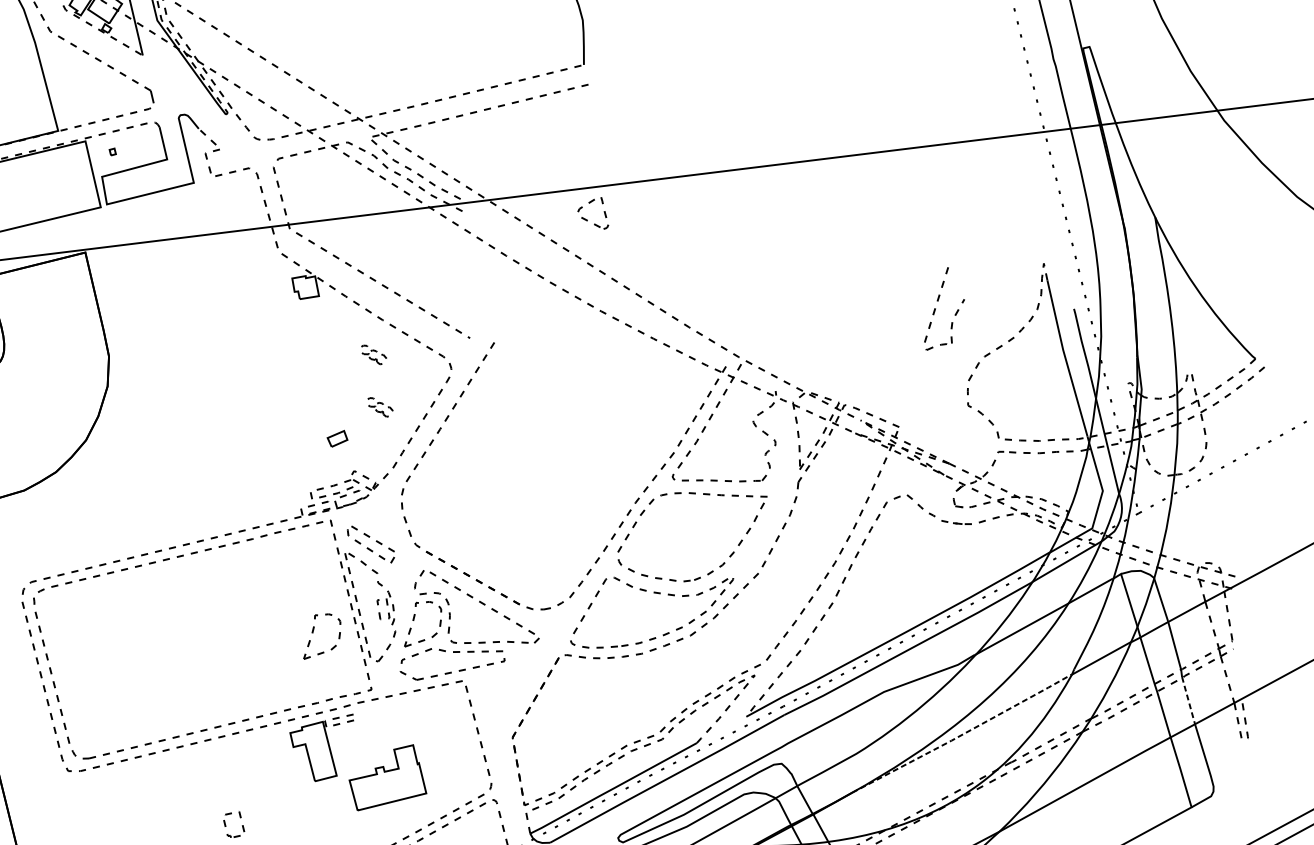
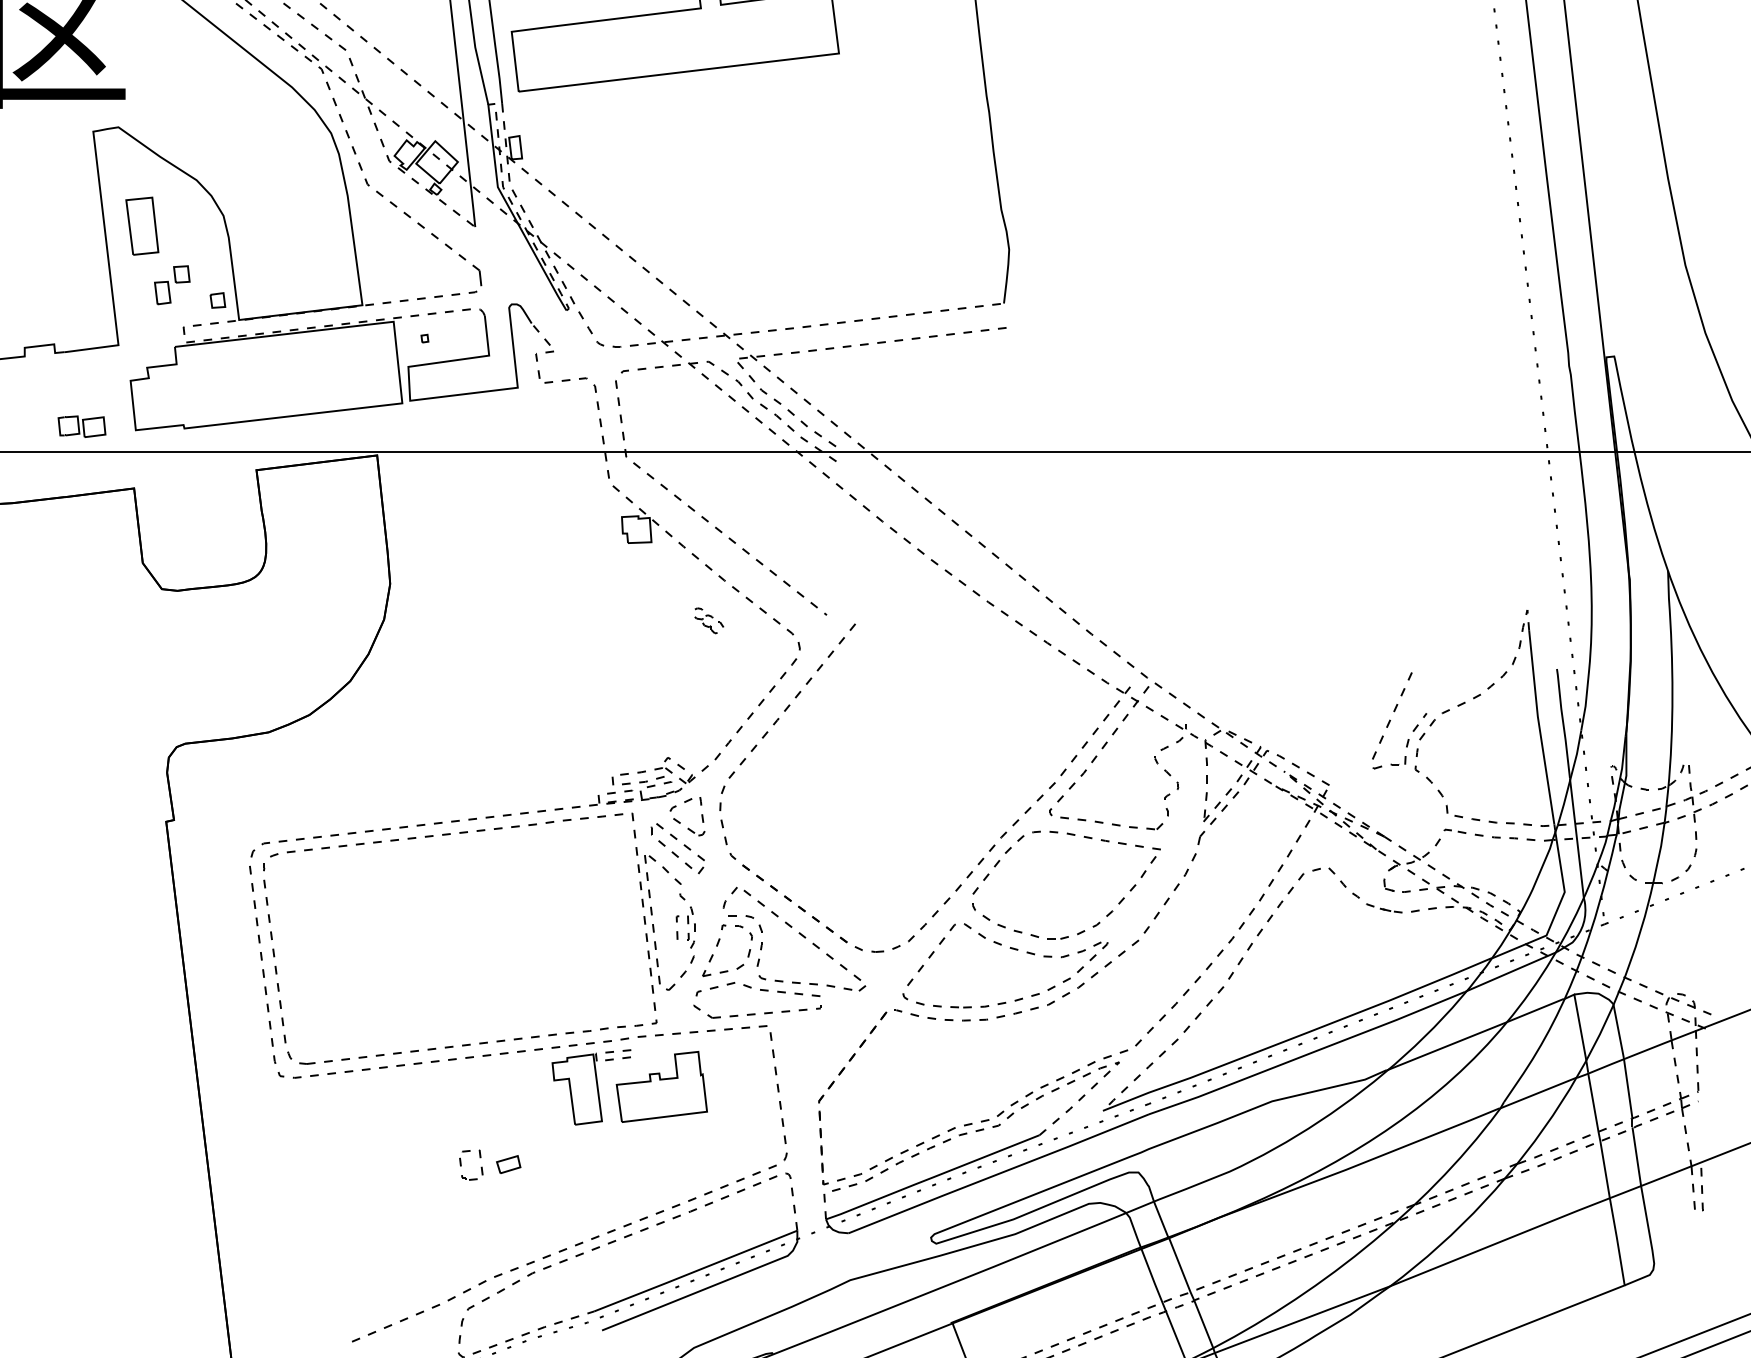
part: (587, 220) -> (680, 822), moved
part: (935, 308) -> (1390, 720), moved
part: (380, 406) -> (709, 684), removed
part: (337, 438) -> (508, 1164), moved
part: (313, 632) -> (595, 945), removed
line: (1188, 700) -> (1636, 1156), dashed -> solid
line: (962, 734) -> (1359, 1164), dashed -> solid
part: (386, 777) -> (661, 1086), moved

